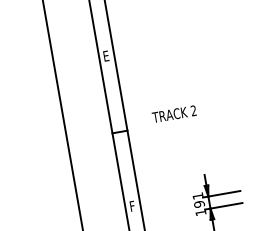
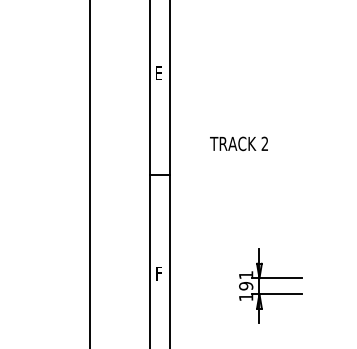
text: (173, 113) -> (238, 143), moved

